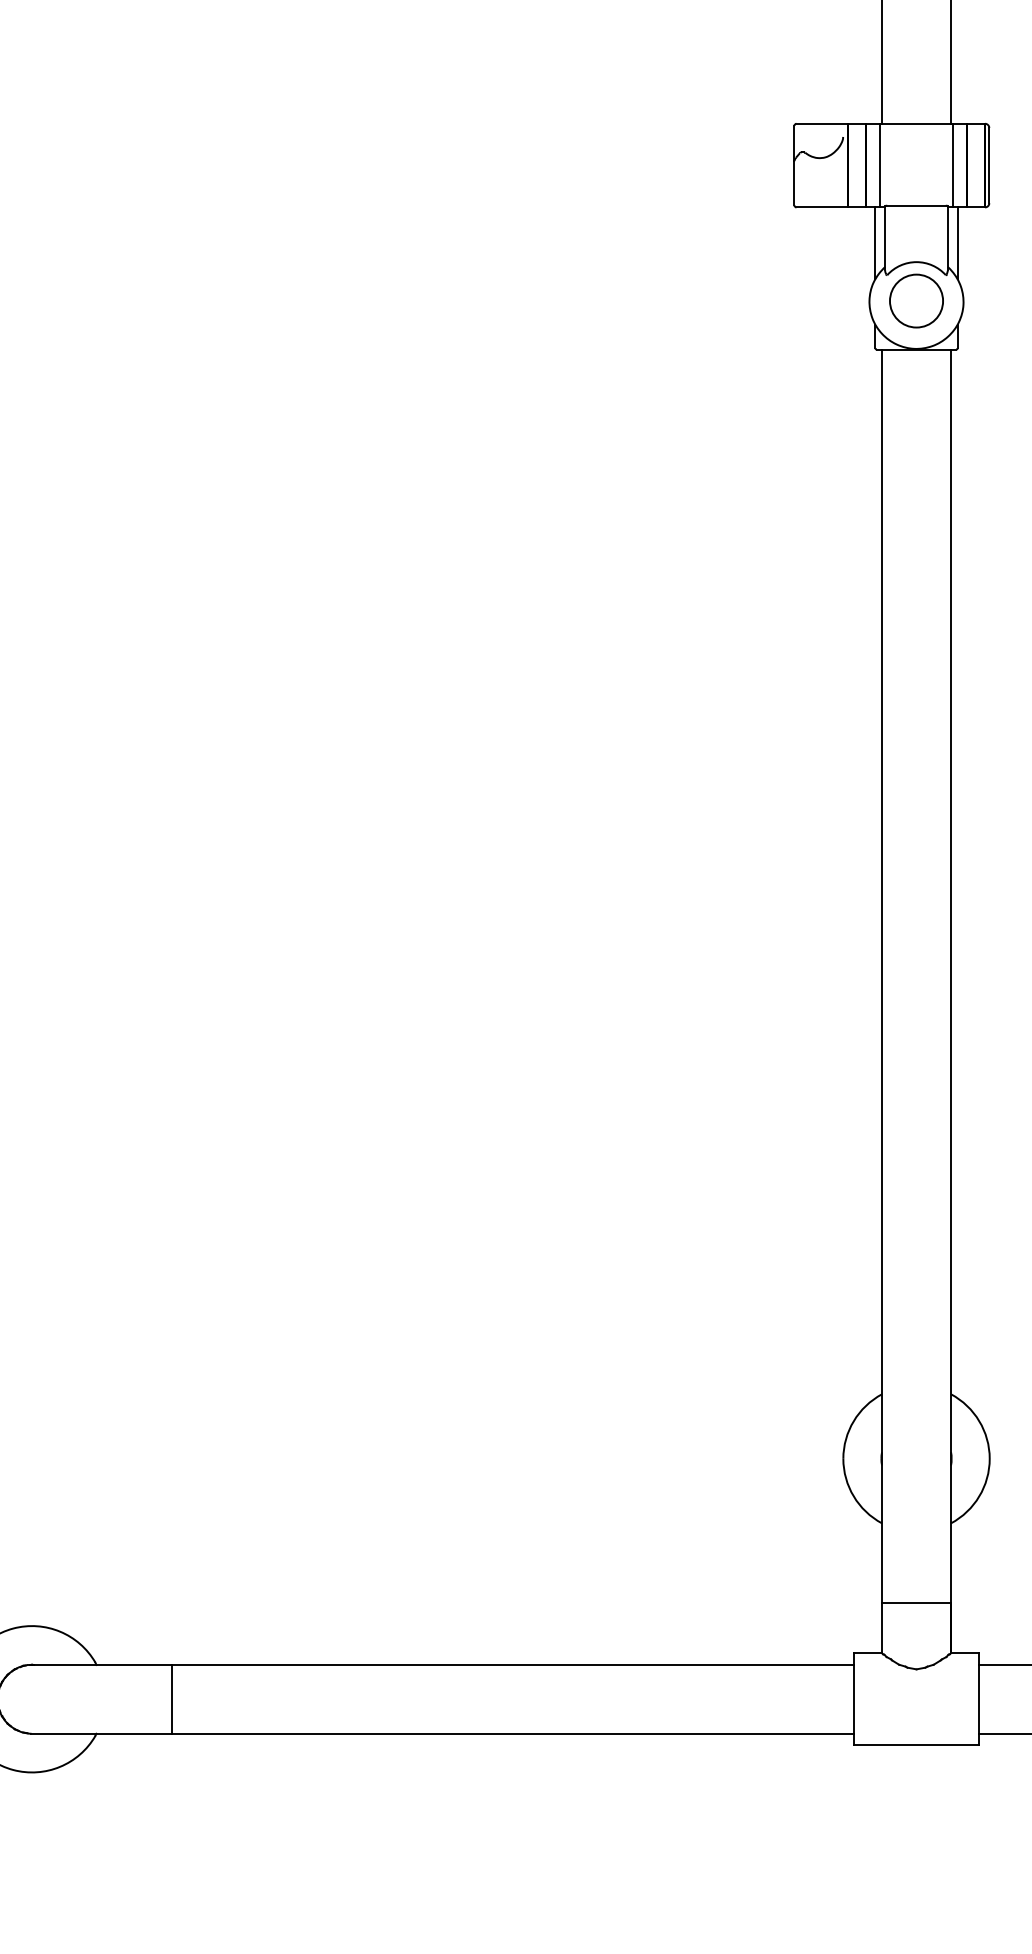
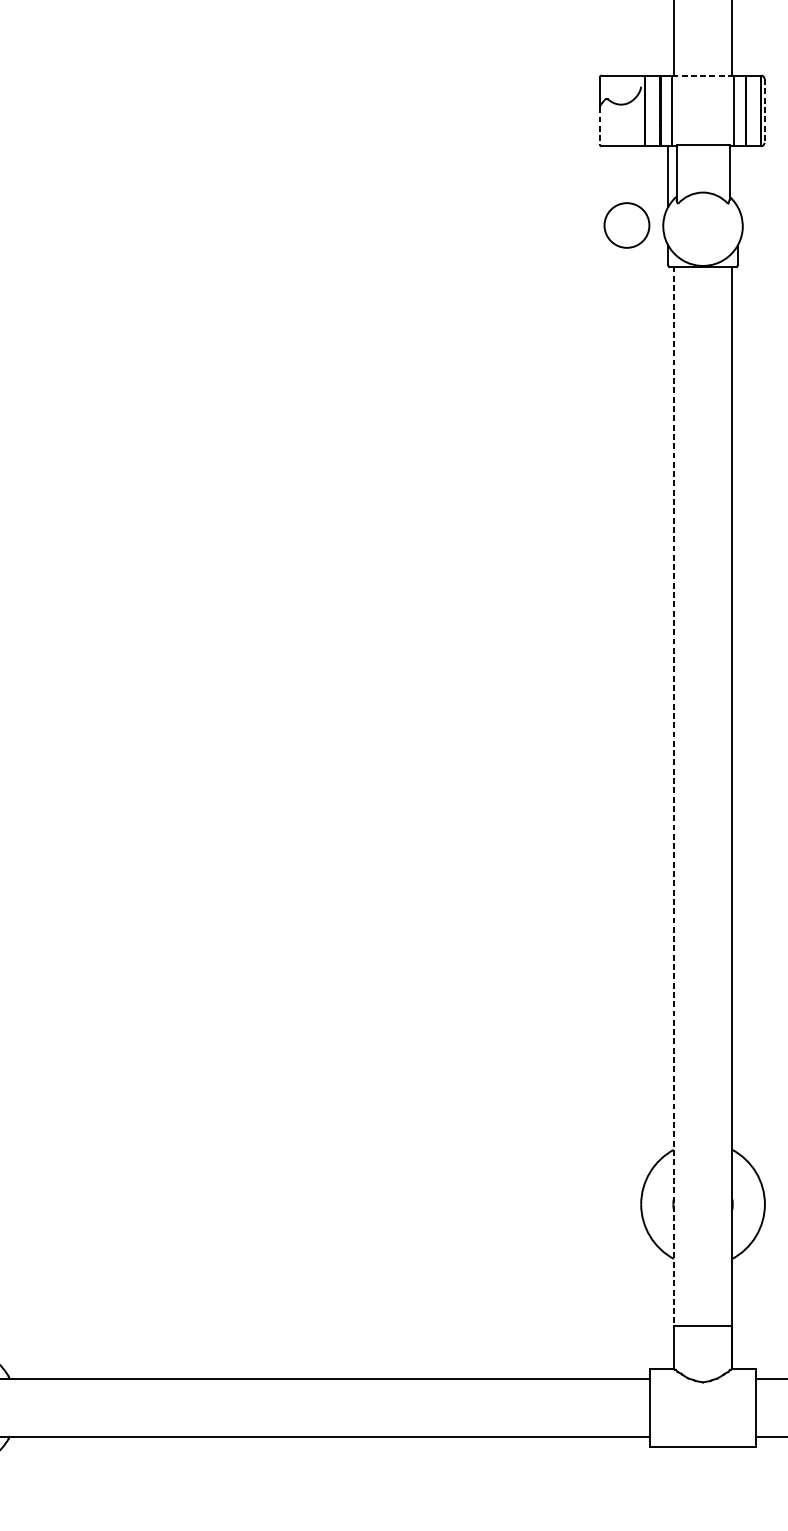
line: (916, 123) -> (703, 75), solid -> dashed
line: (989, 165) -> (764, 110), solid -> dashed
line: (794, 183) -> (599, 126), solid -> dashed
line: (957, 243) -> (737, 176), removed
part: (916, 300) -> (626, 225), moved
line: (882, 976) -> (674, 796), solid -> dashed
line: (172, 1698) -> (73, 1407), removed

